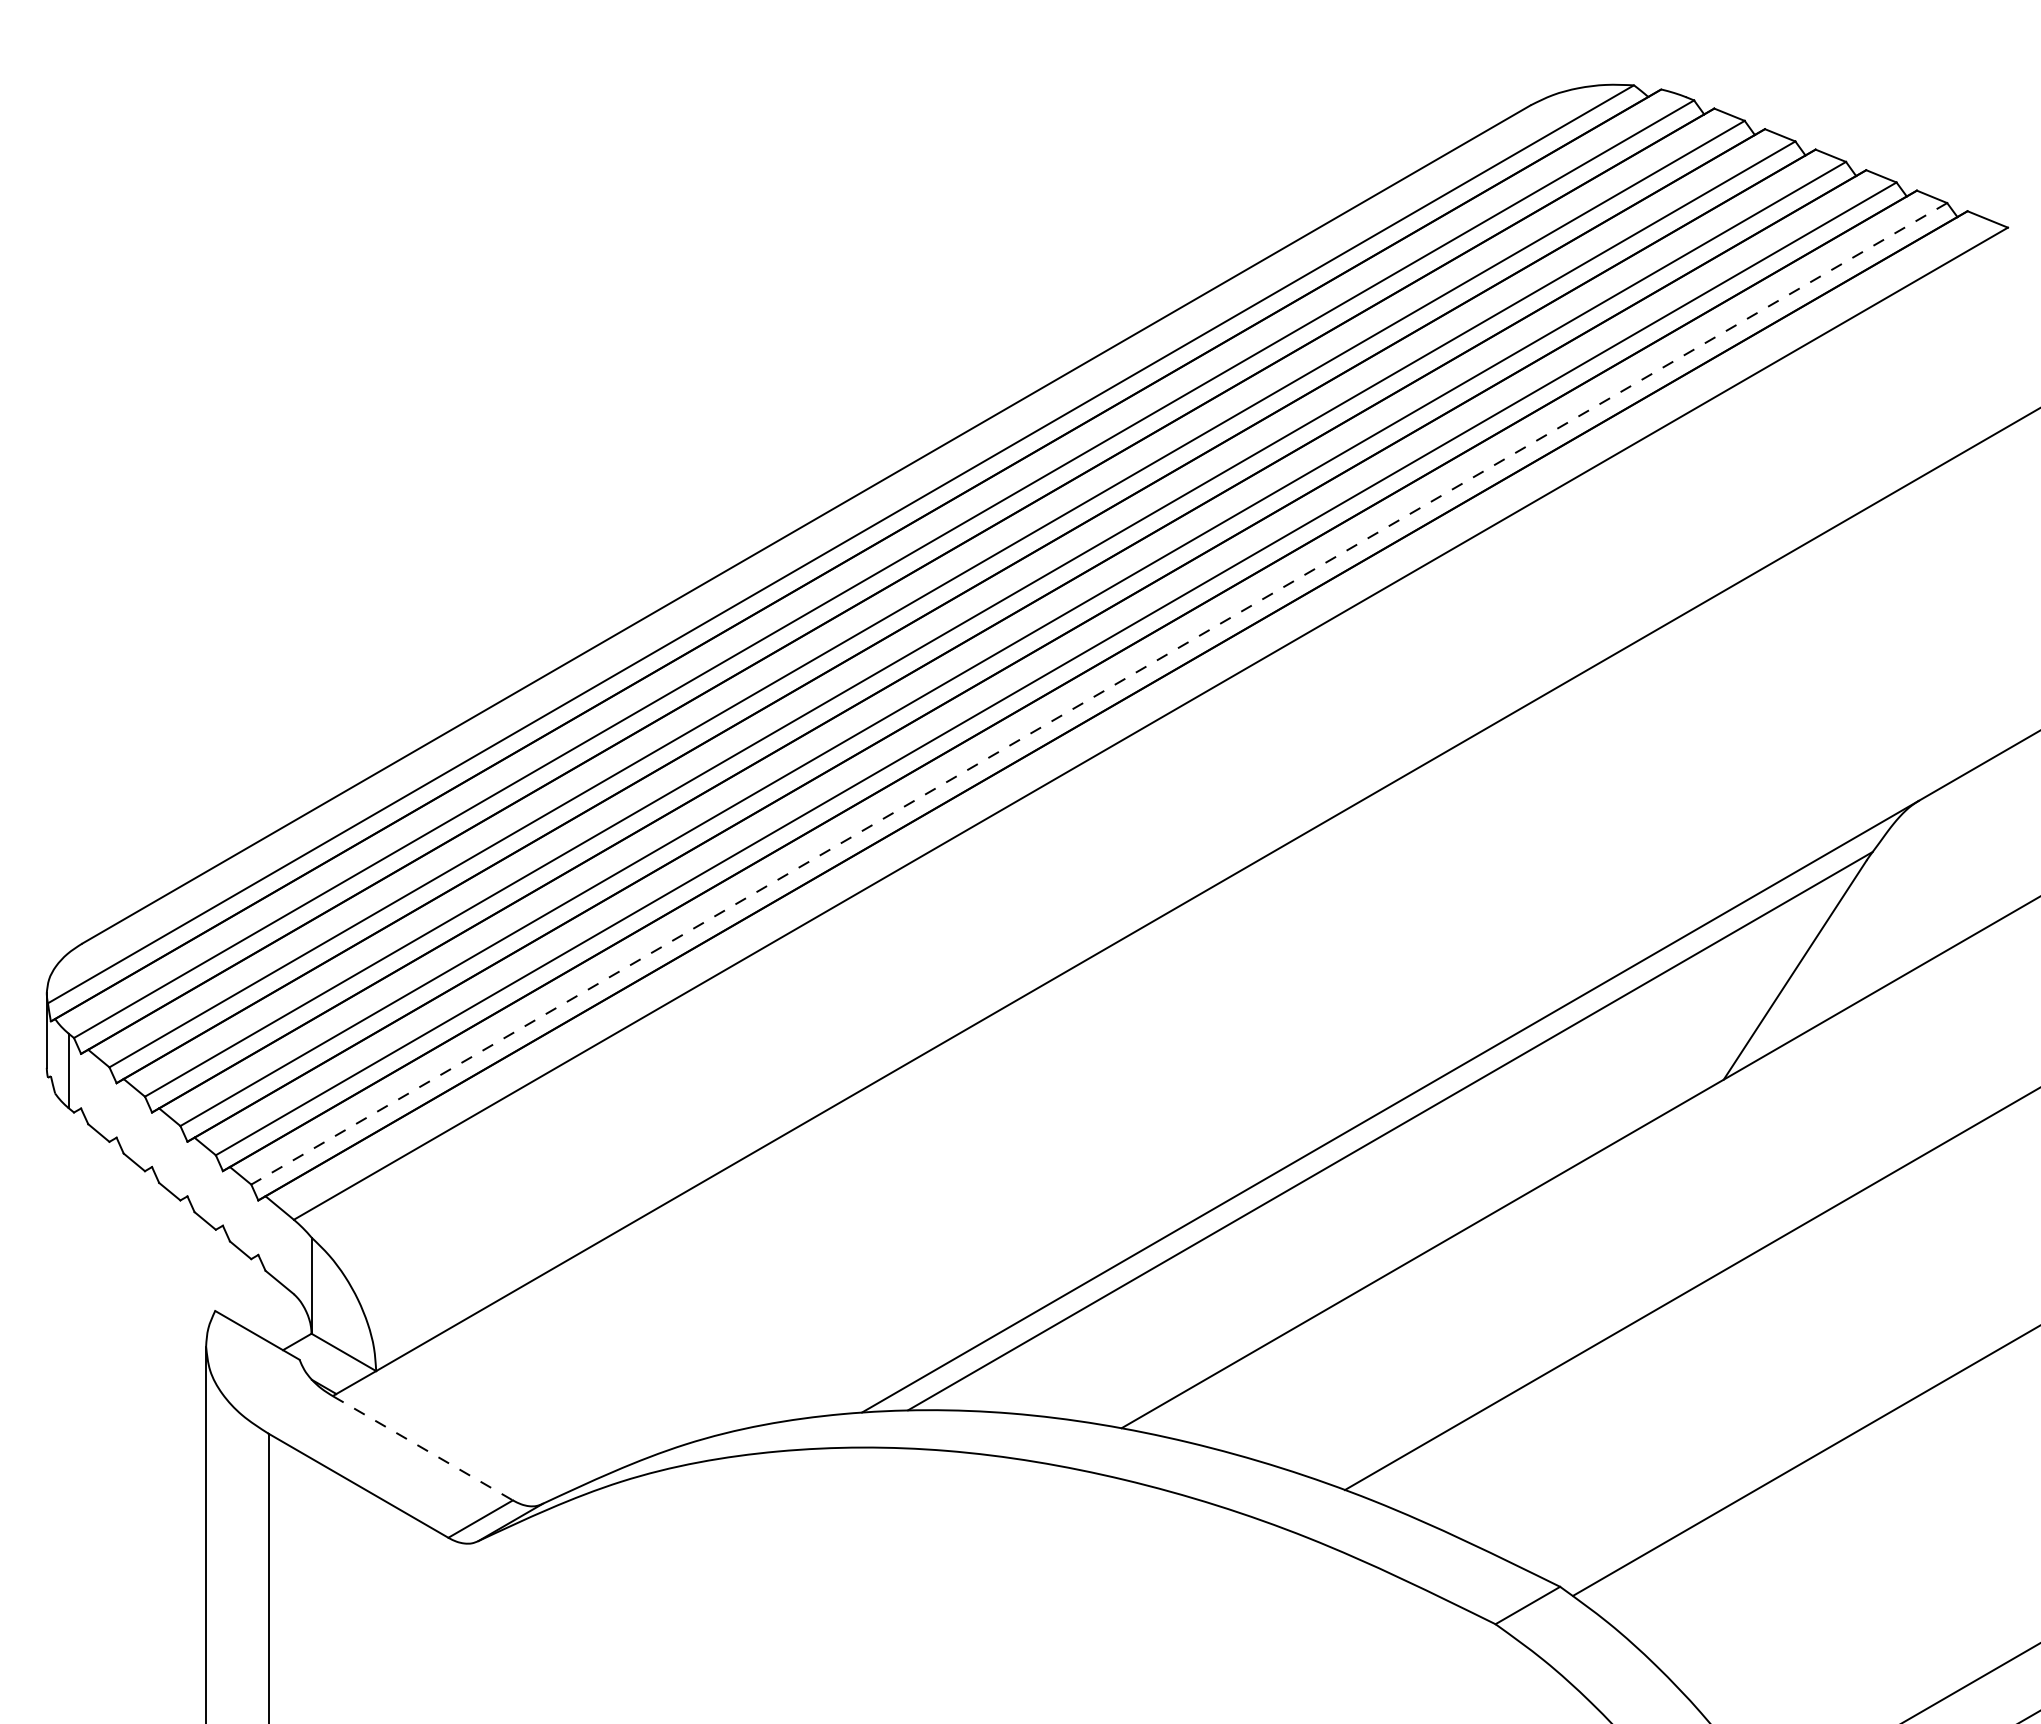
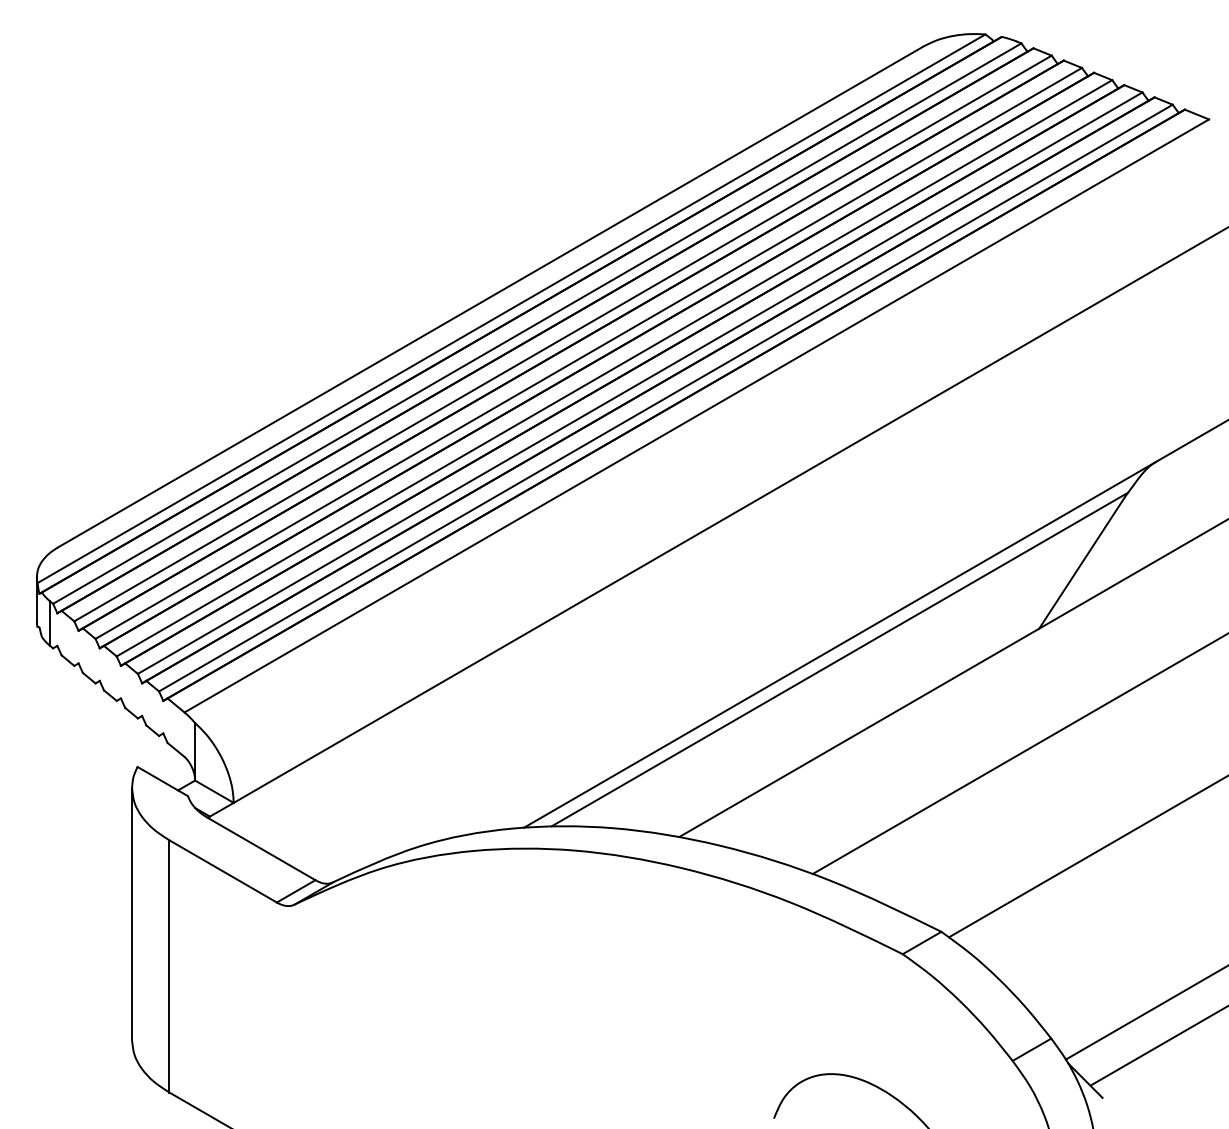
line: (1098, 694) -> (665, 398), dashed -> solid
line: (424, 1449) -> (262, 849), dashed -> solid

